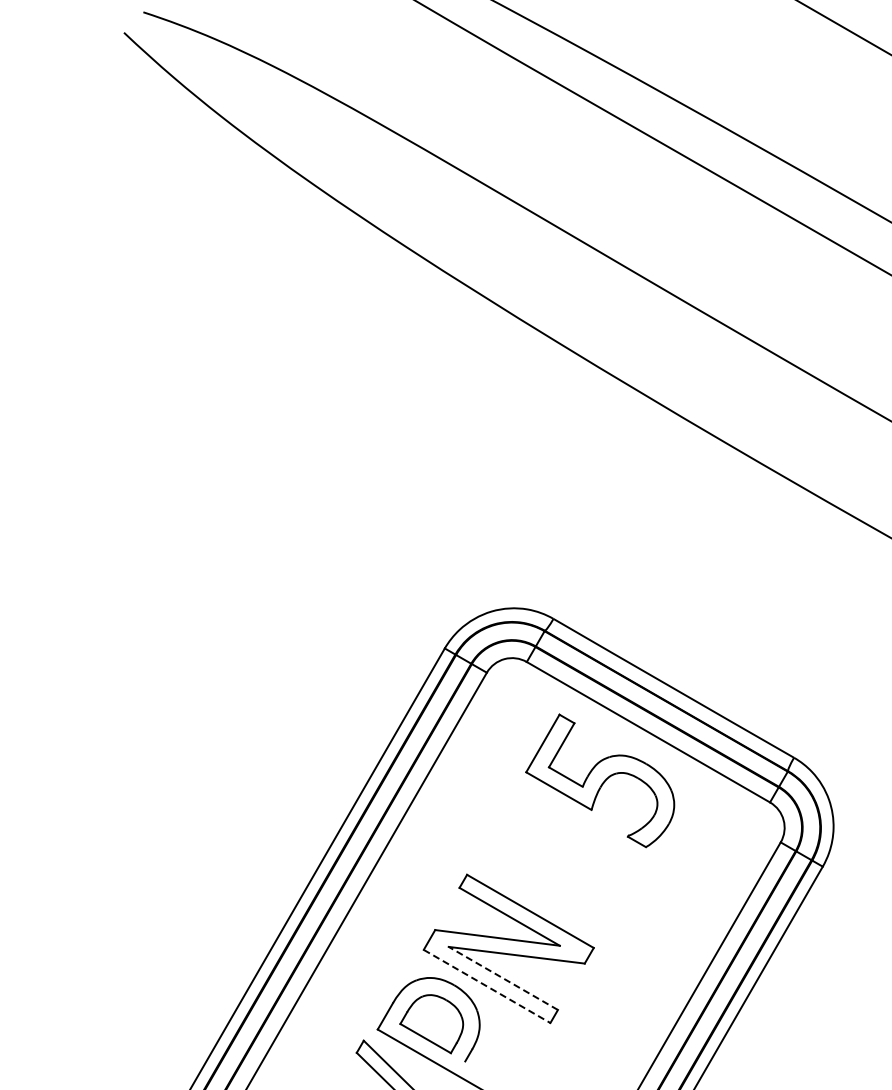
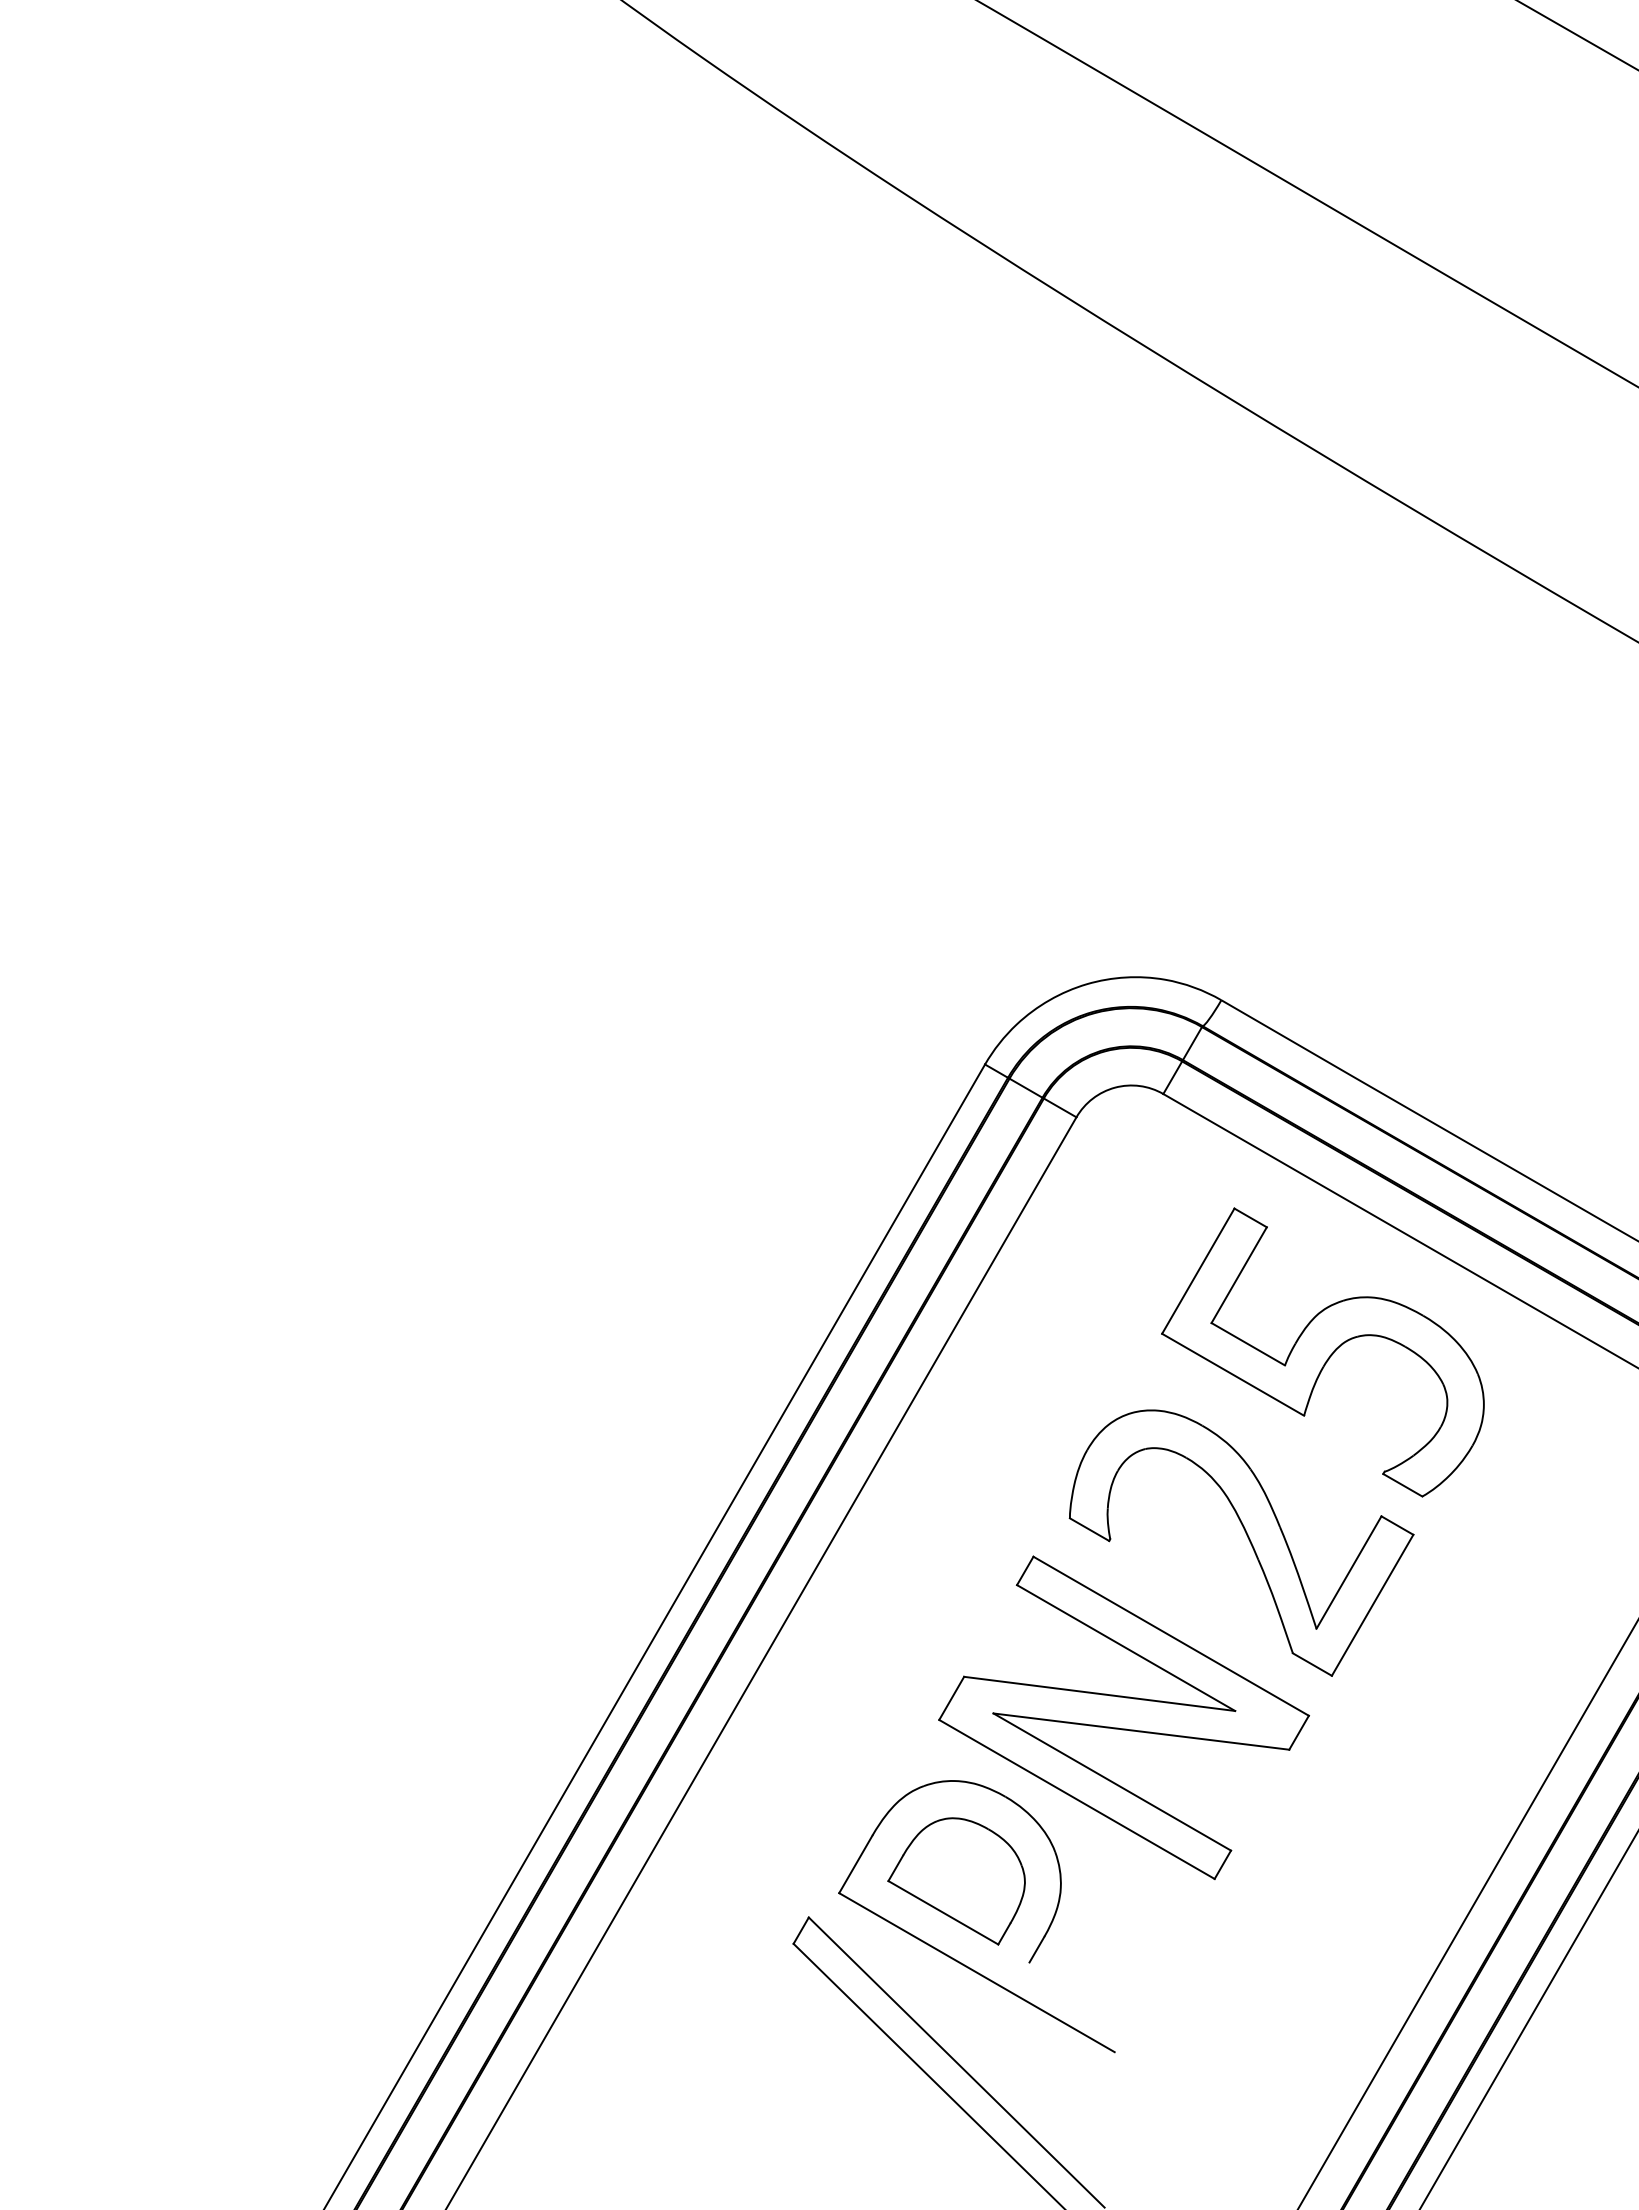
part: (562, 868) -> (1240, 1542), added
line: (502, 978) -> (1110, 1782), dashed -> solid
line: (487, 986) -> (1077, 1799), dashed -> solid

